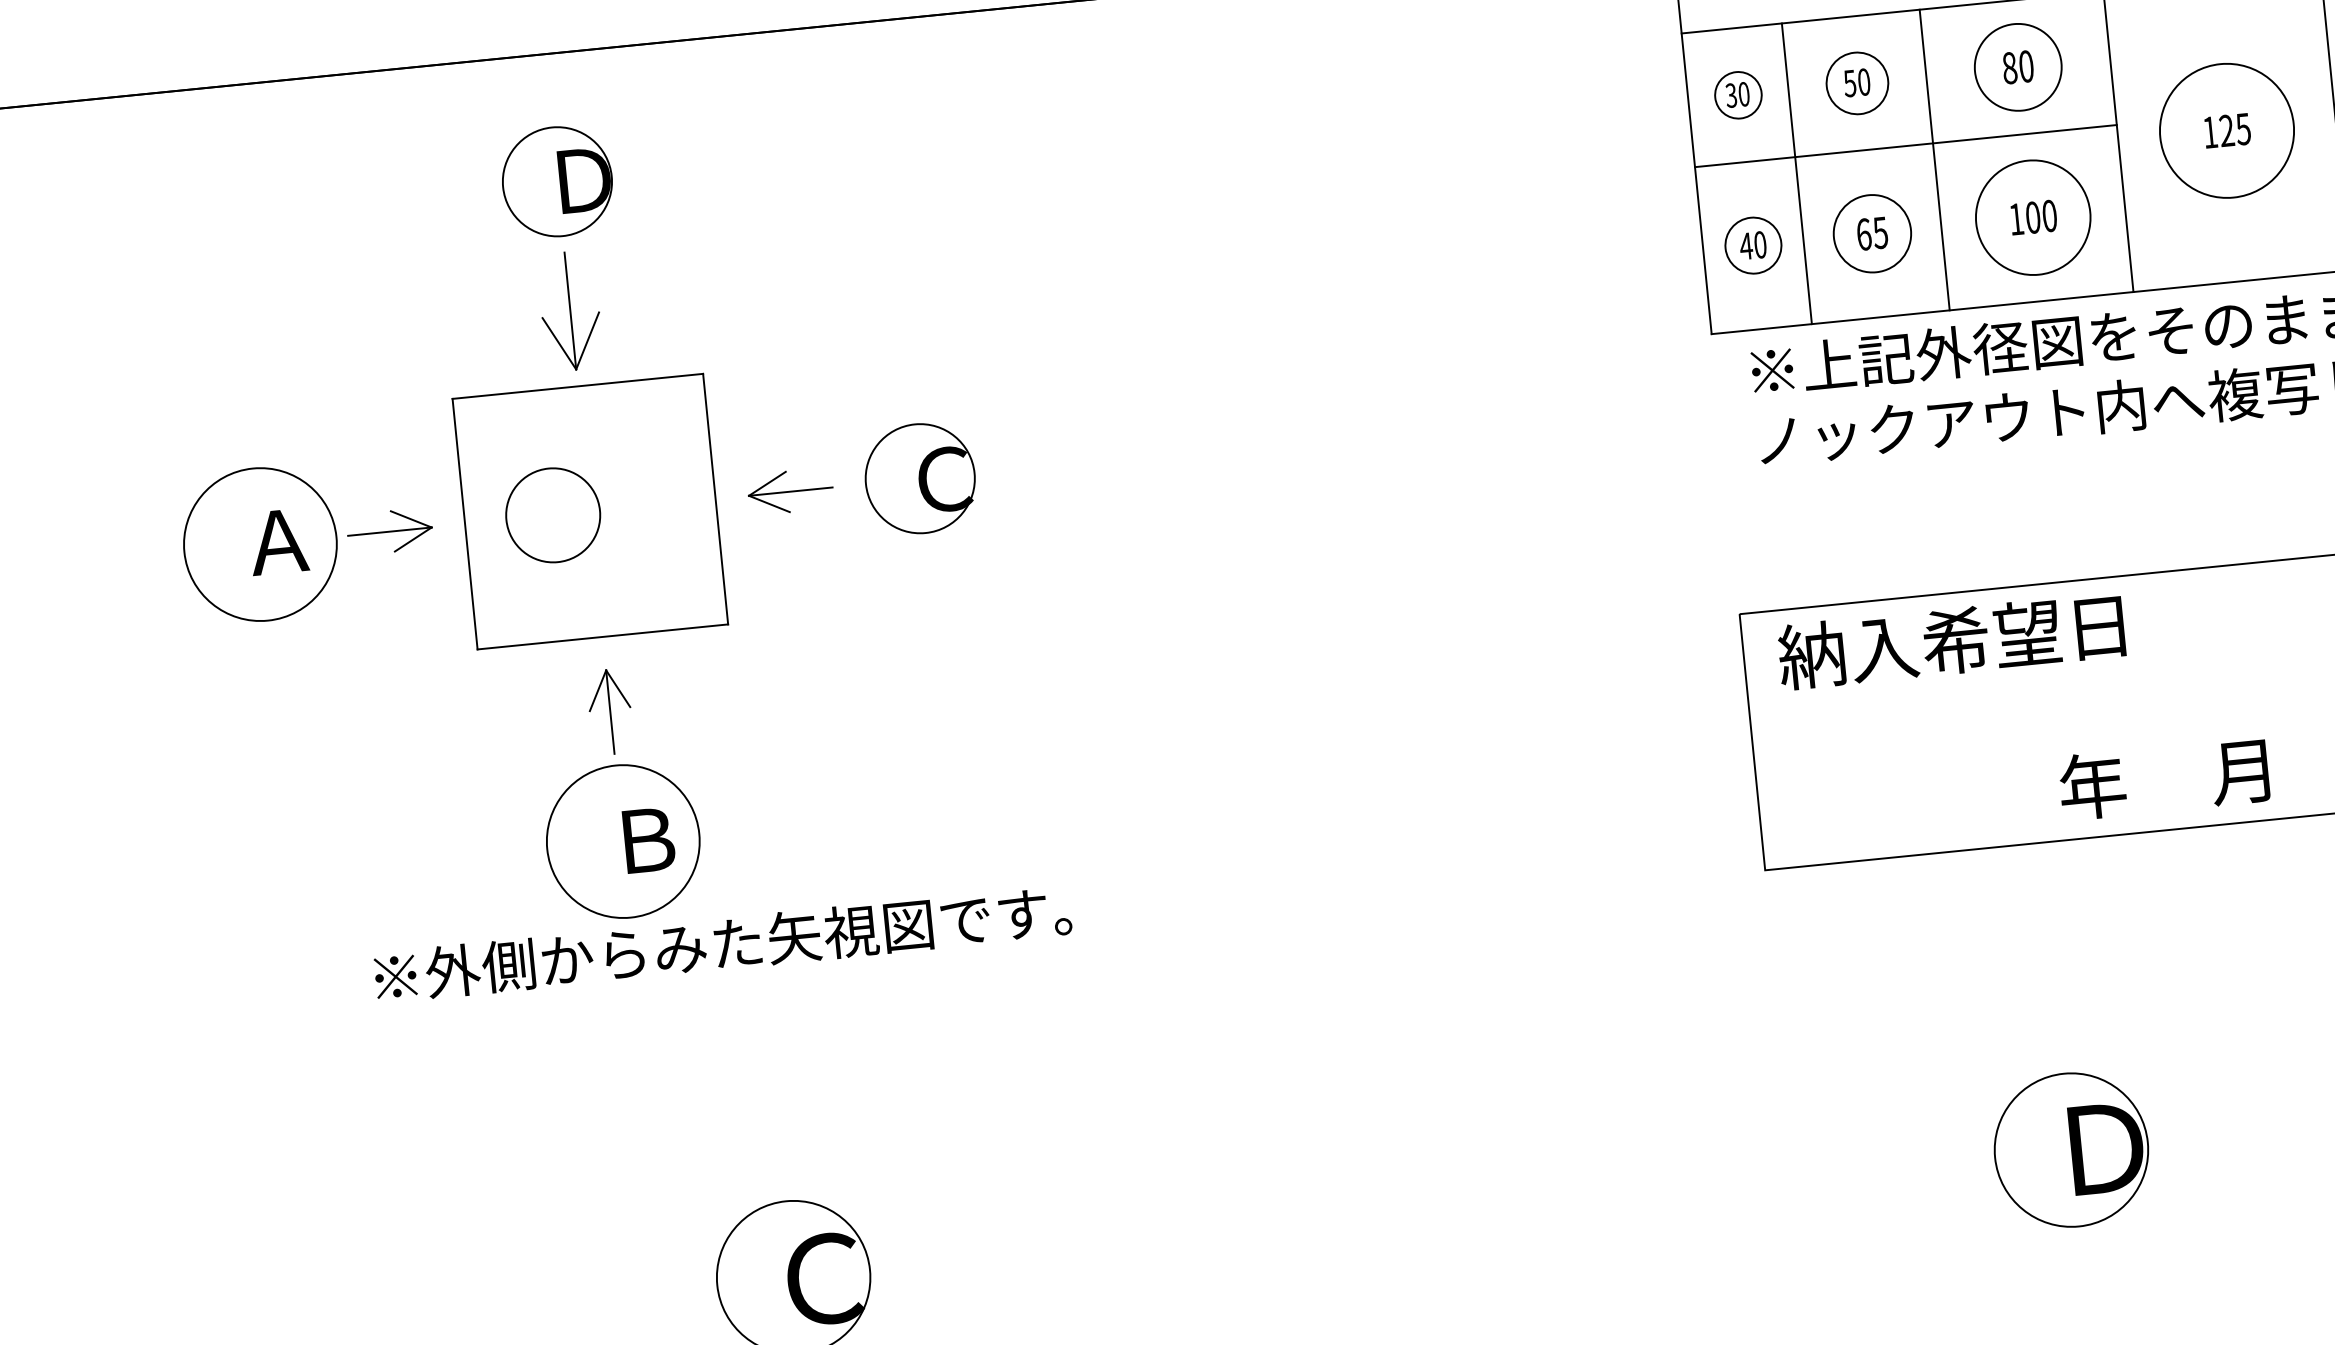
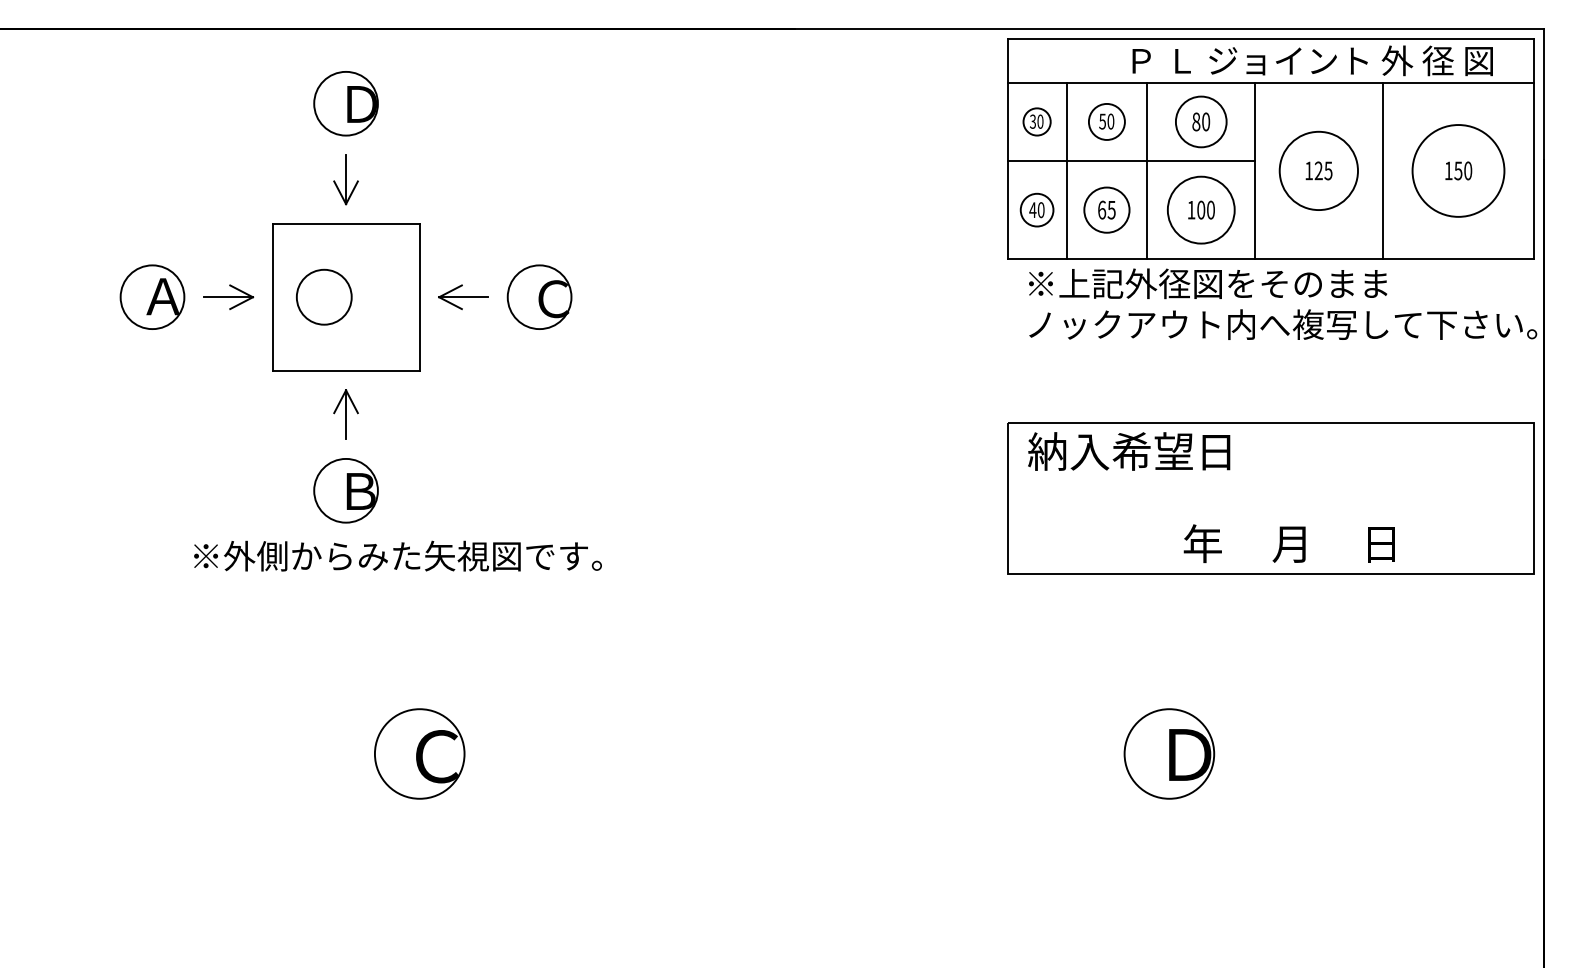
part: (569, 311) -> (345, 179), size x0.71
circle: (260, 545) -> (152, 297), size x0.71
circle: (622, 841) -> (345, 490), size x0.71

